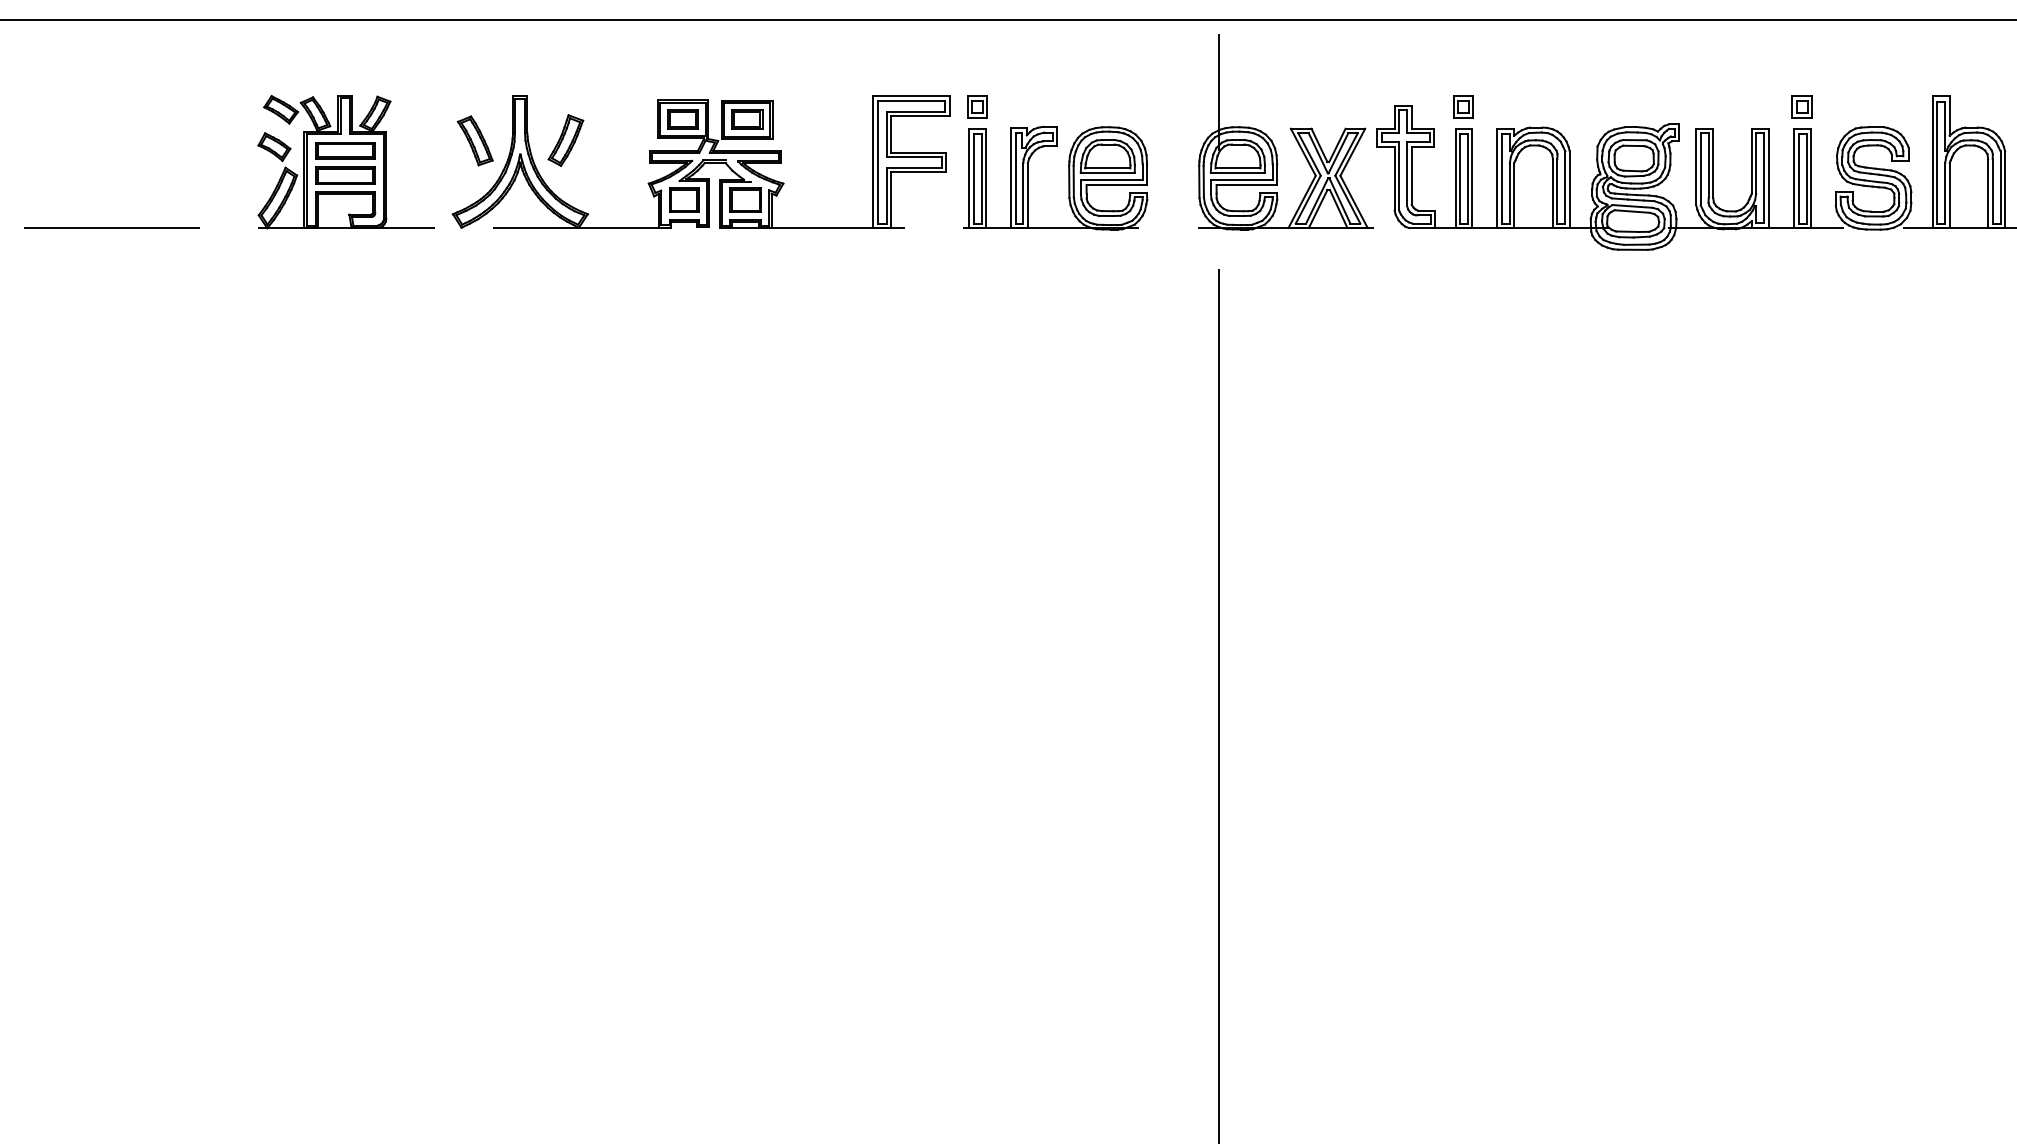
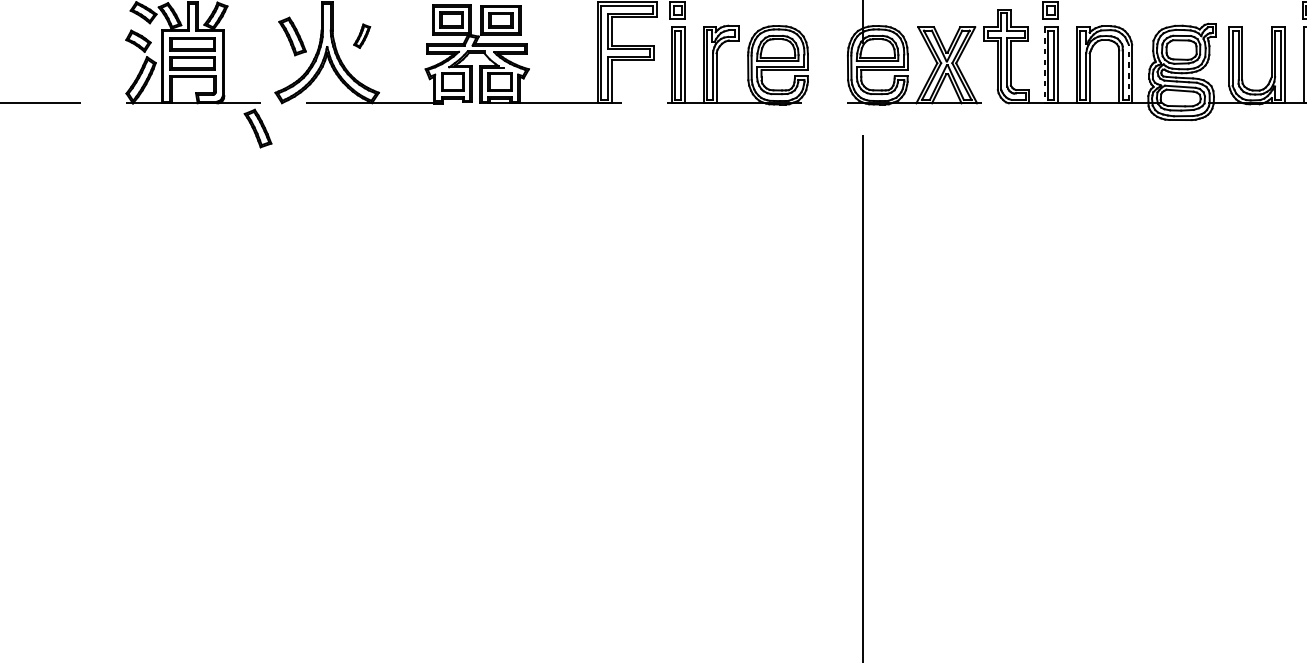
part: (565, 140) -> (361, 36), size x0.6
line: (1455, 179) -> (1044, 66), solid -> dashed
line: (1565, 187) -> (1128, 72), solid -> dashed
part: (429, 260) -> (257, 128), added

